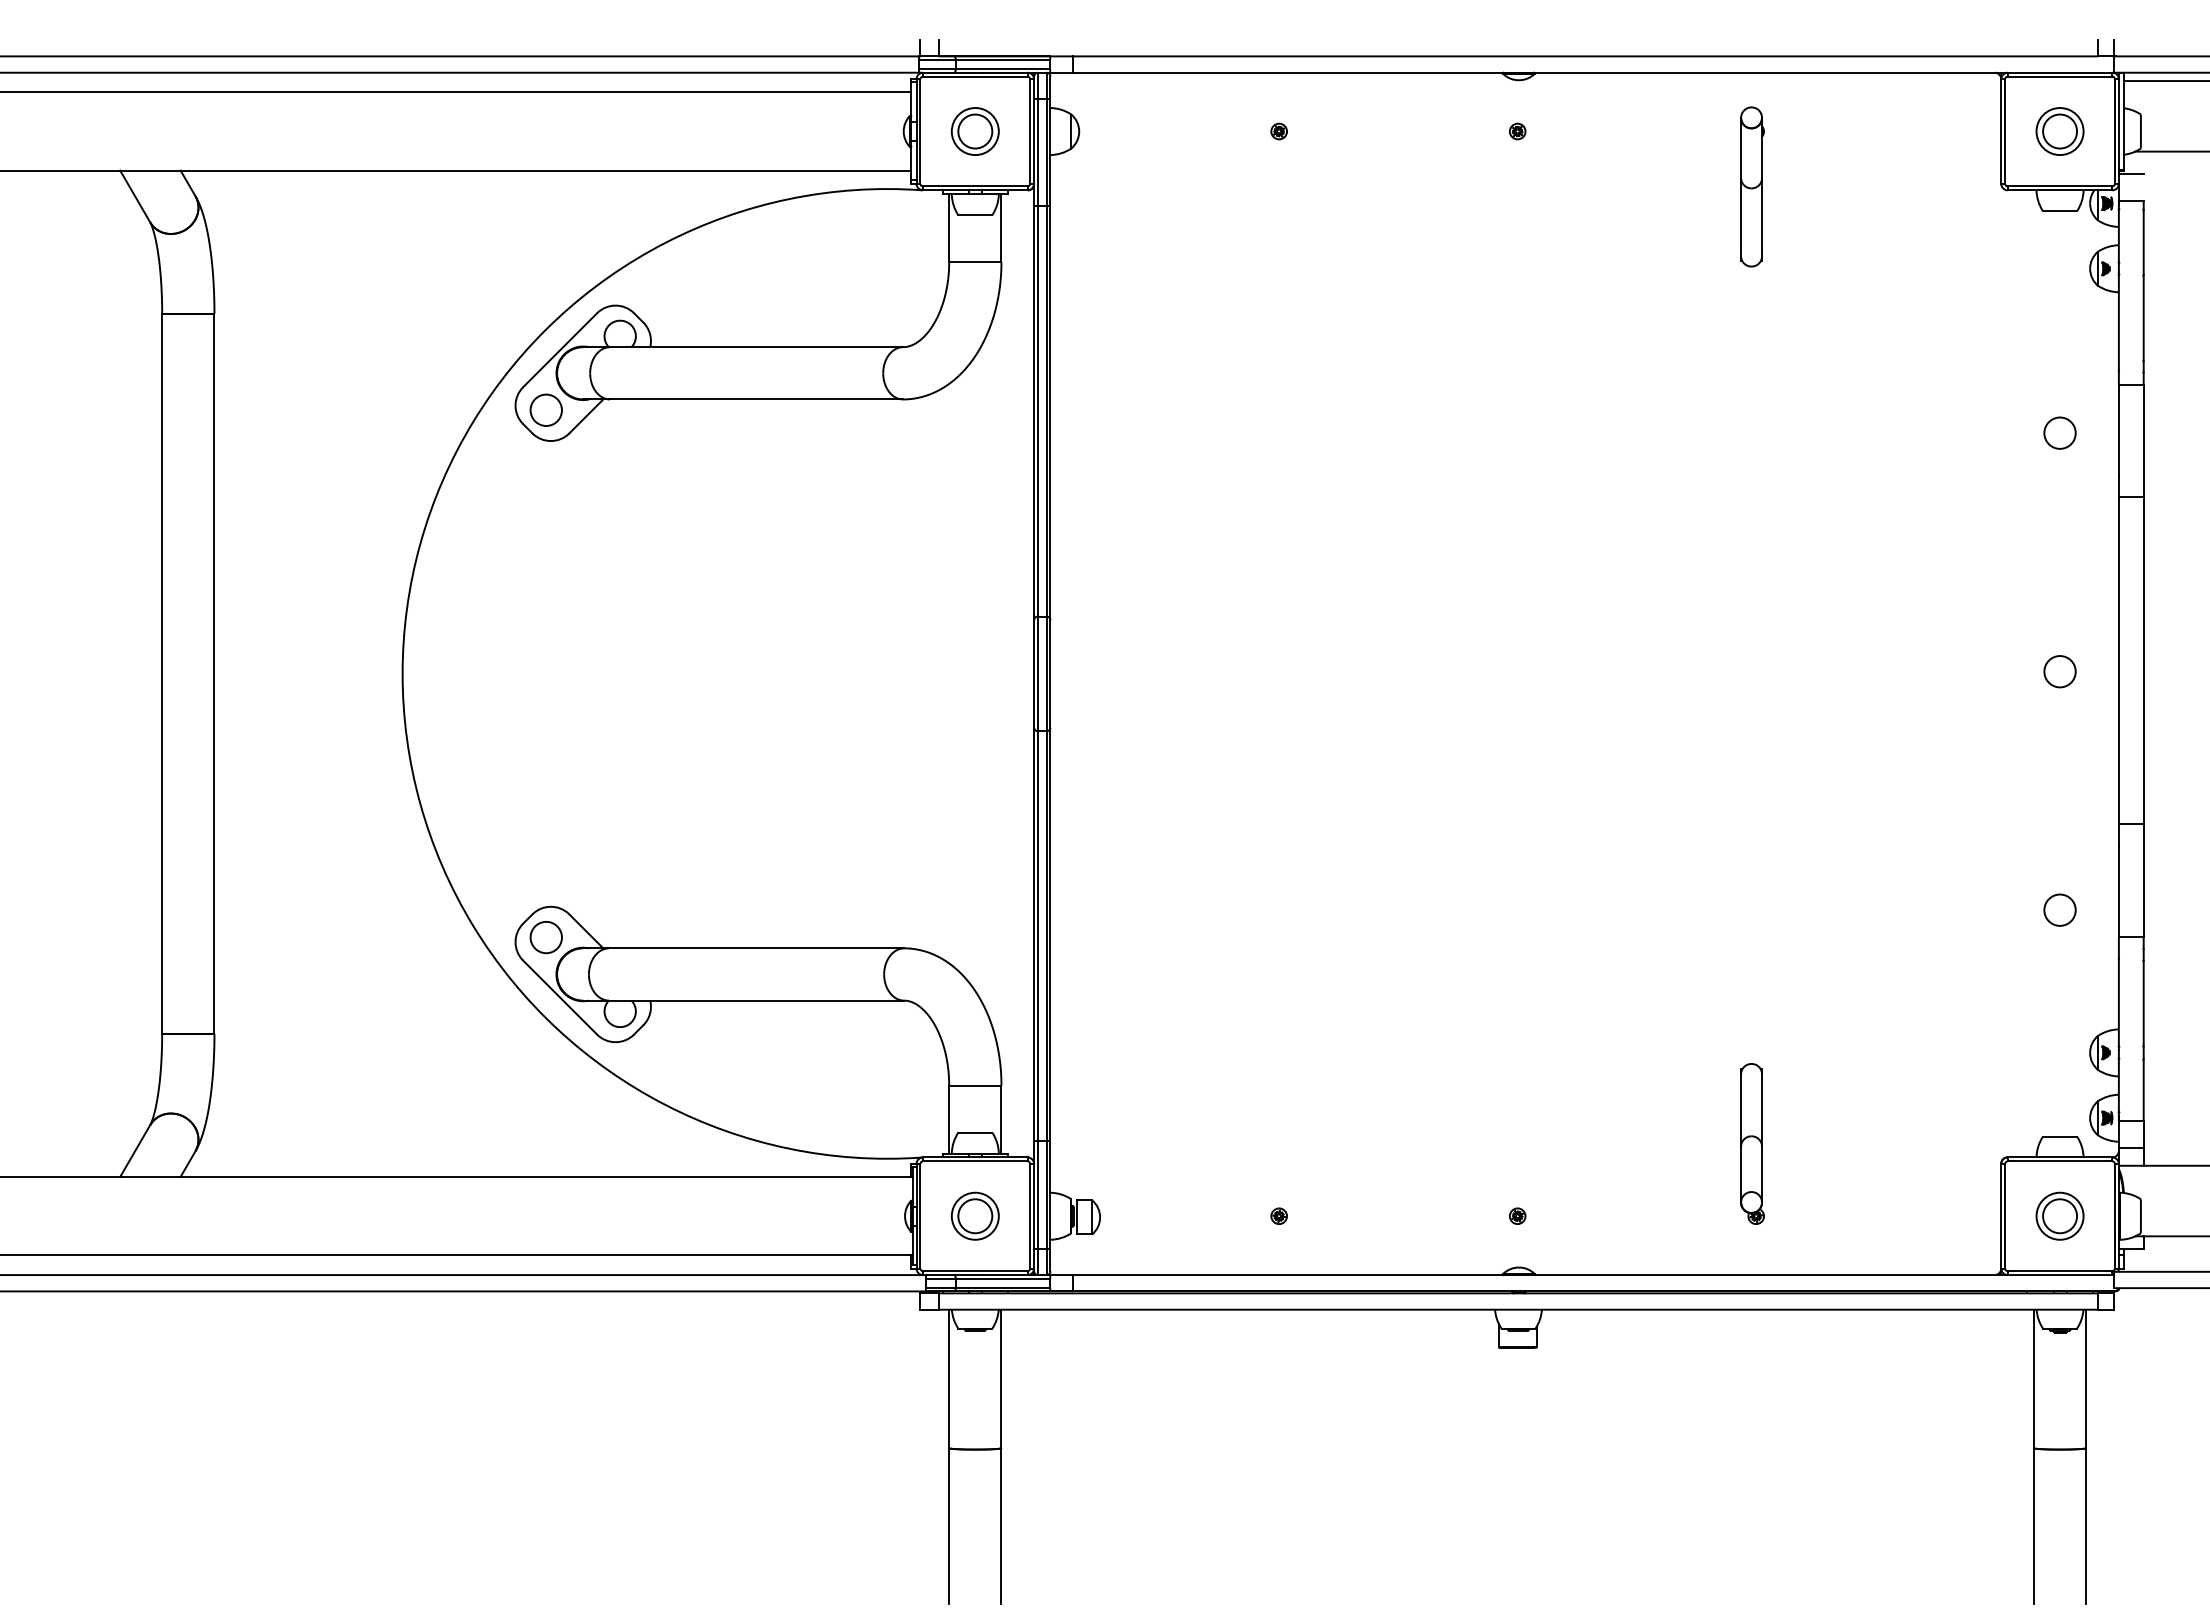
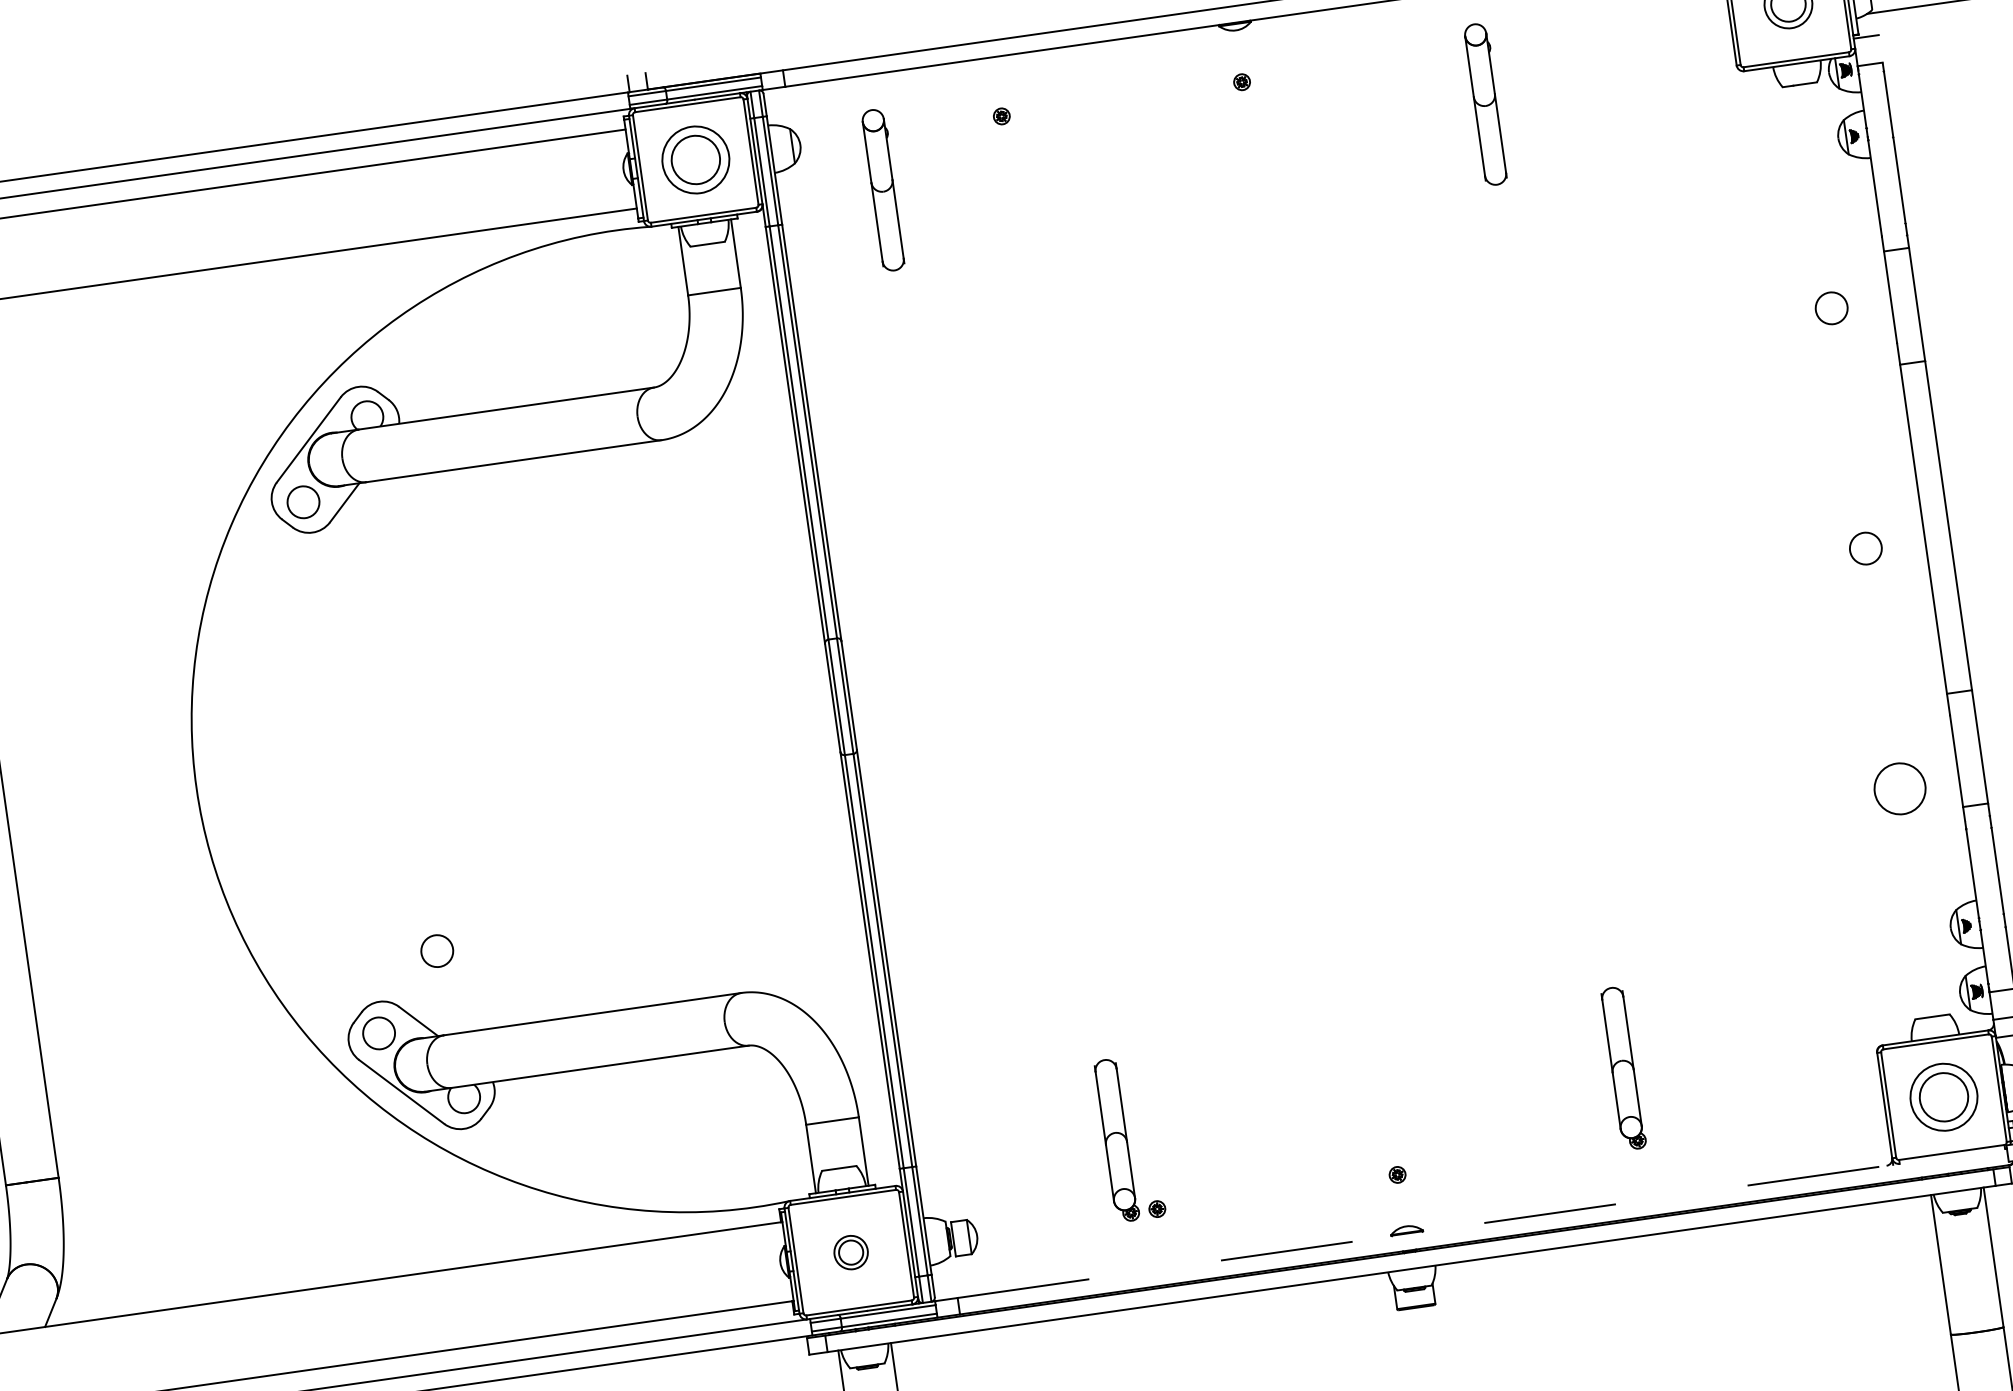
part: (974, 131) -> (694, 160), size x1.4
part: (1154, 186) -> (884, 189), added
circle: (613, 865) -> (436, 951), added
circle: (2059, 909) -> (1899, 788), size x1.6
part: (1249, 1143) -> (1117, 1140), added
part: (974, 1215) -> (850, 1252), size x0.7
part: (2059, 1215) -> (1943, 1096), size x1.4
line: (1593, 1275) -> (1482, 1223), solid -> dashed

